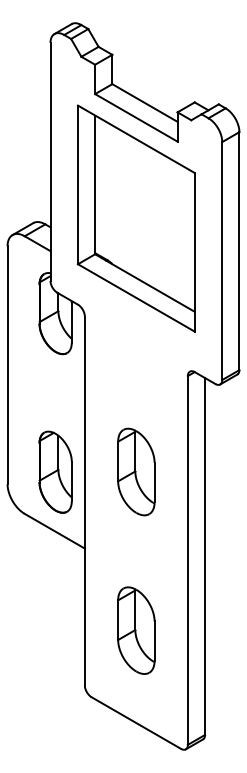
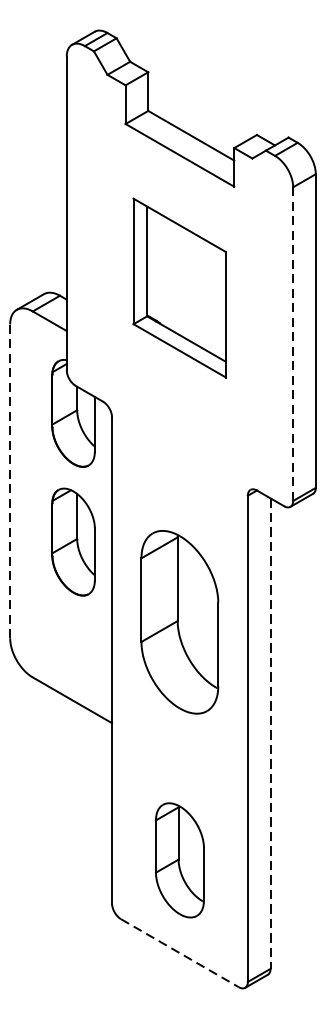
part: (135, 218) -> (178, 288), size x0.6
line: (222, 261) -> (293, 344), solid -> dashed
line: (7, 365) -> (10, 481), solid -> dashed
part: (55, 471) -> (73, 541), moved
part: (136, 471) -> (180, 621), size x1.6
line: (205, 557) -> (271, 734), solid -> dashed
part: (136, 630) -> (180, 860), moved
line: (136, 723) -> (180, 953), solid -> dashed

